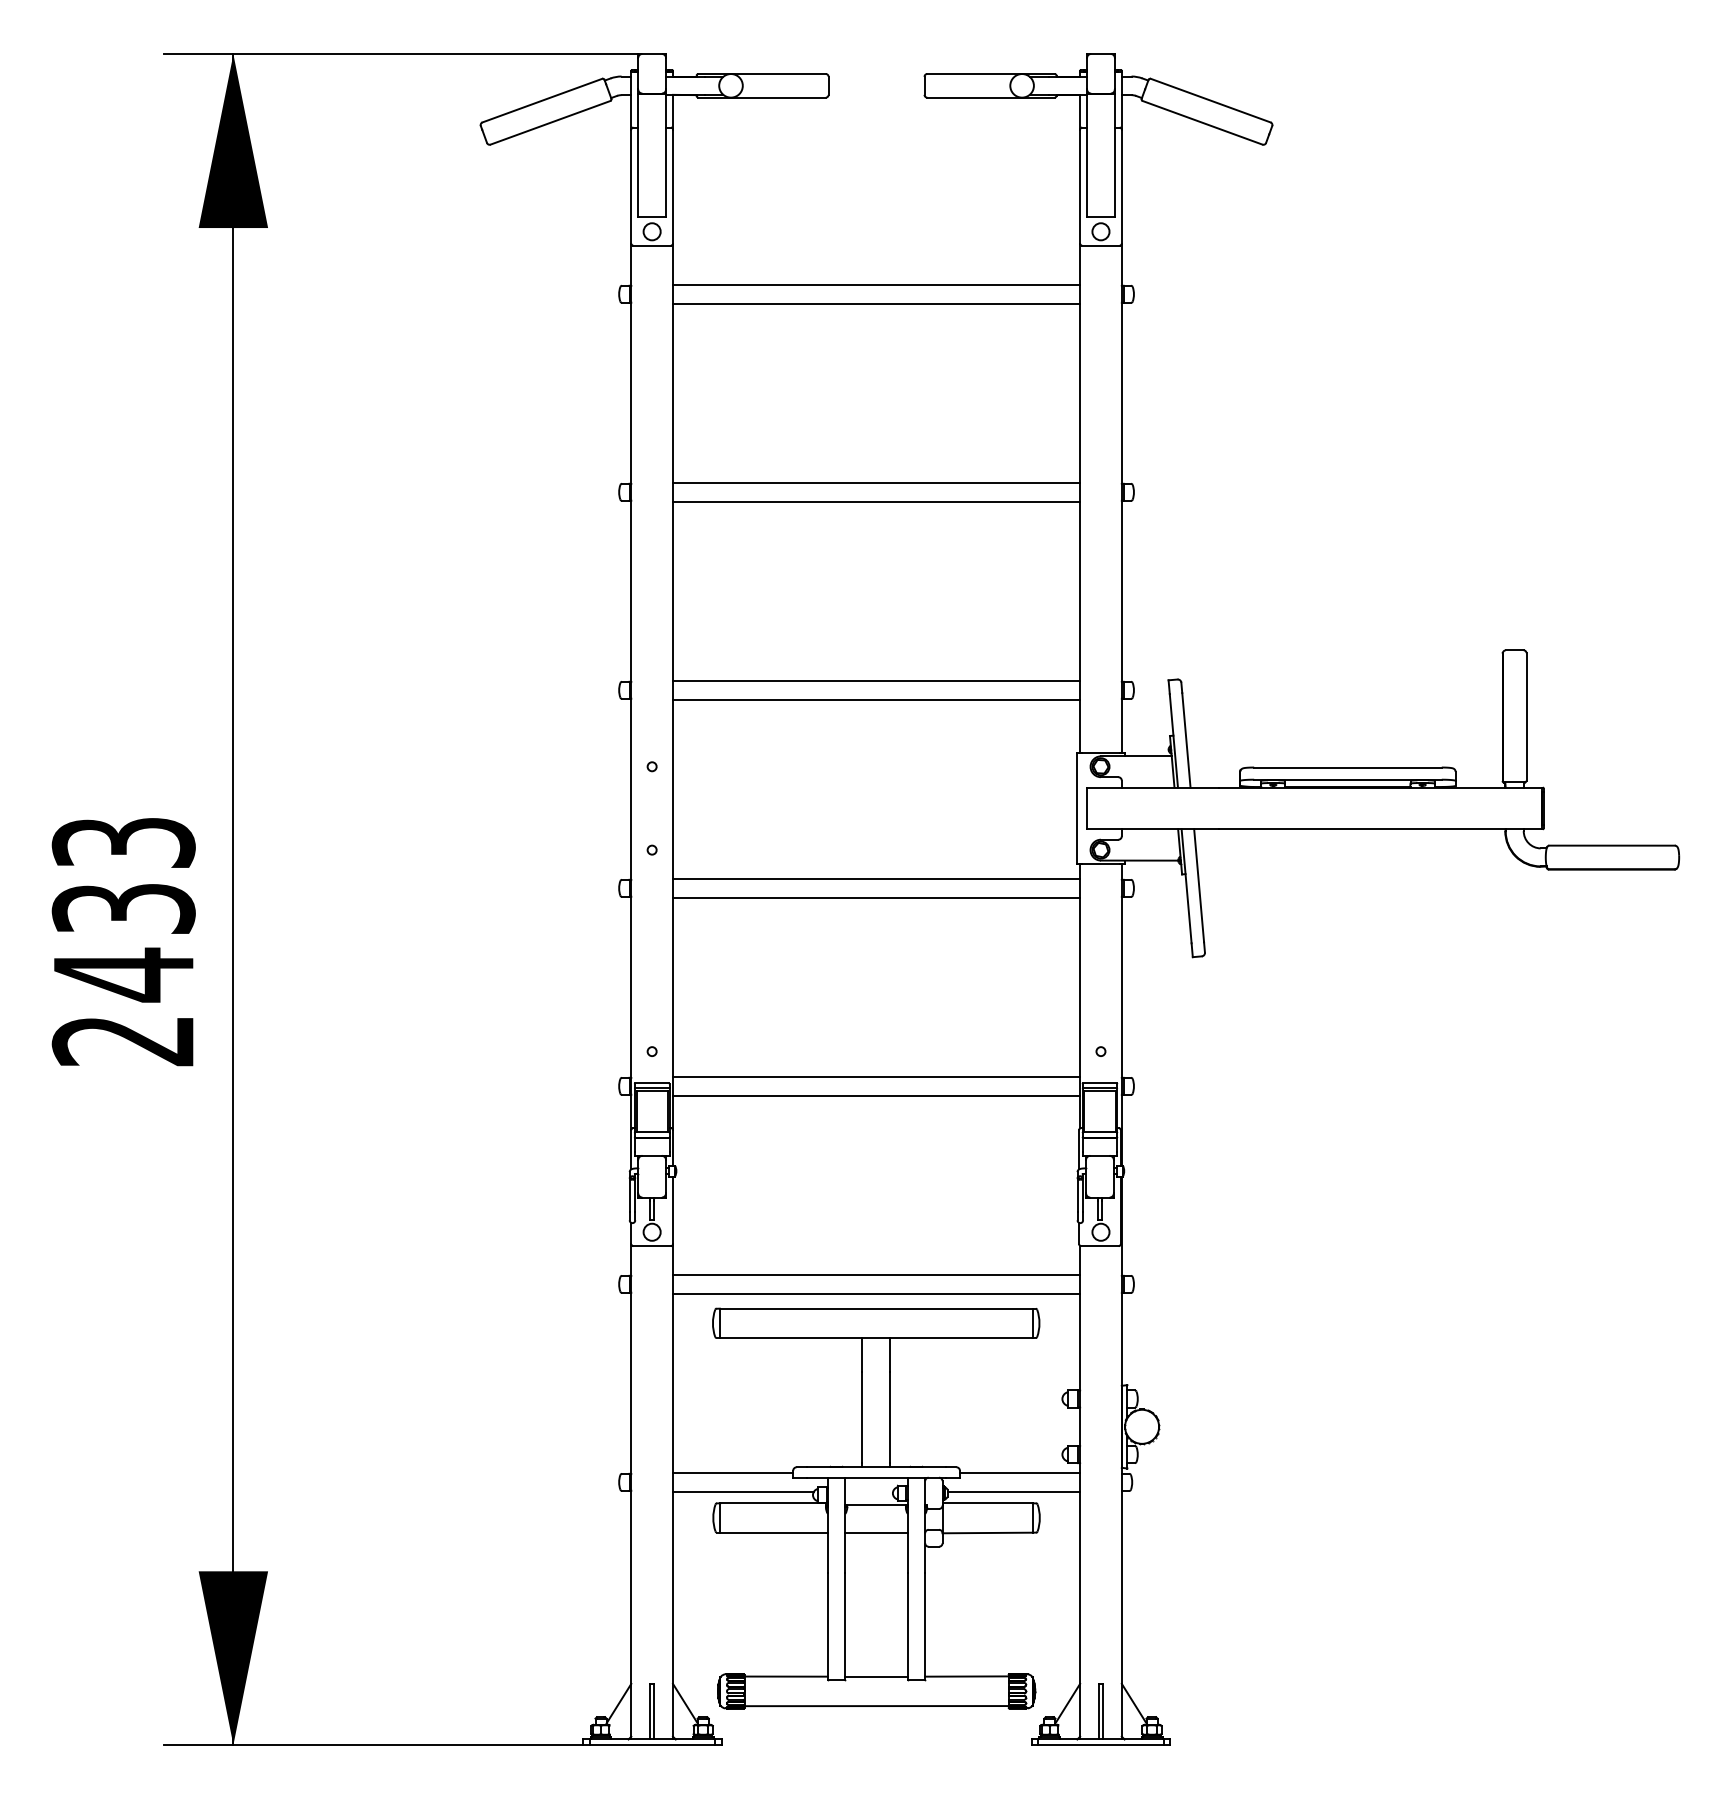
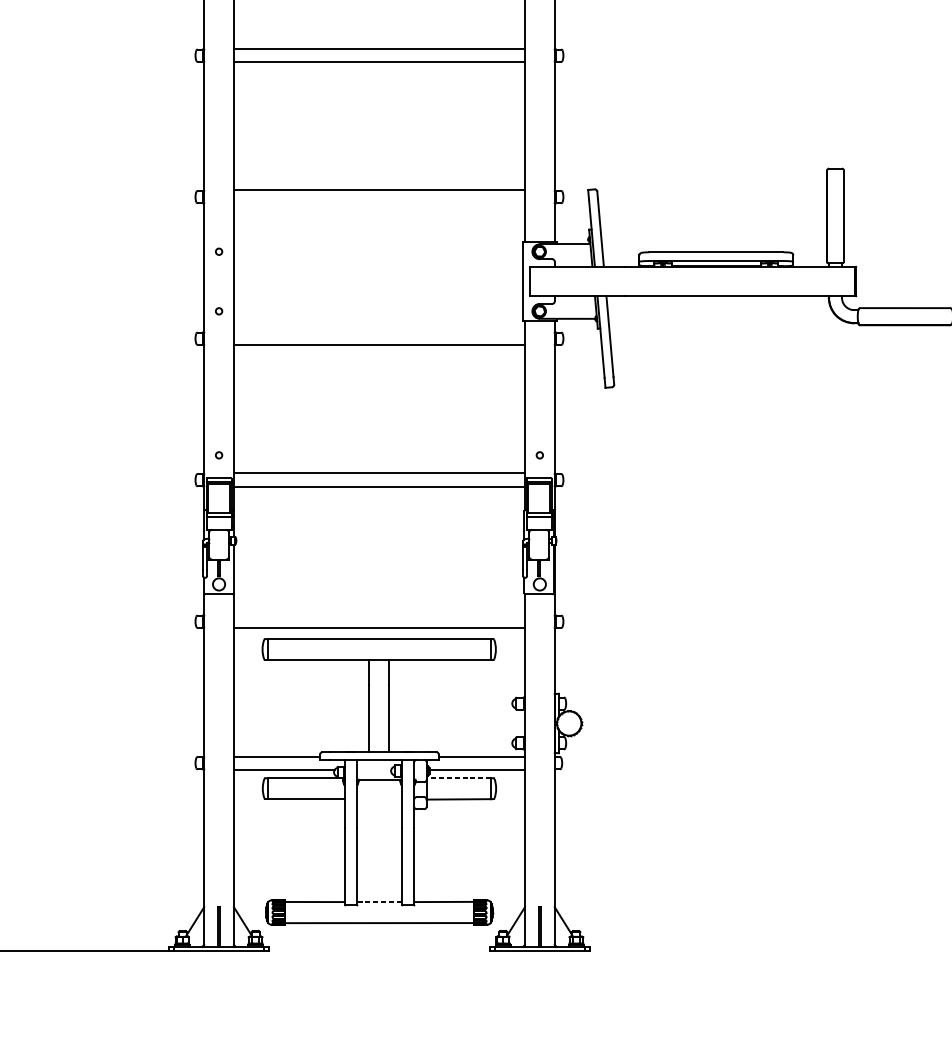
line: (876, 699) -> (379, 203), removed
line: (876, 878) -> (379, 331), removed
line: (876, 1275) -> (379, 615), removed
line: (987, 1503) -> (458, 778), solid -> dashed
line: (876, 1532) -> (379, 799), removed
line: (876, 1676) -> (379, 901), solid -> dashed

